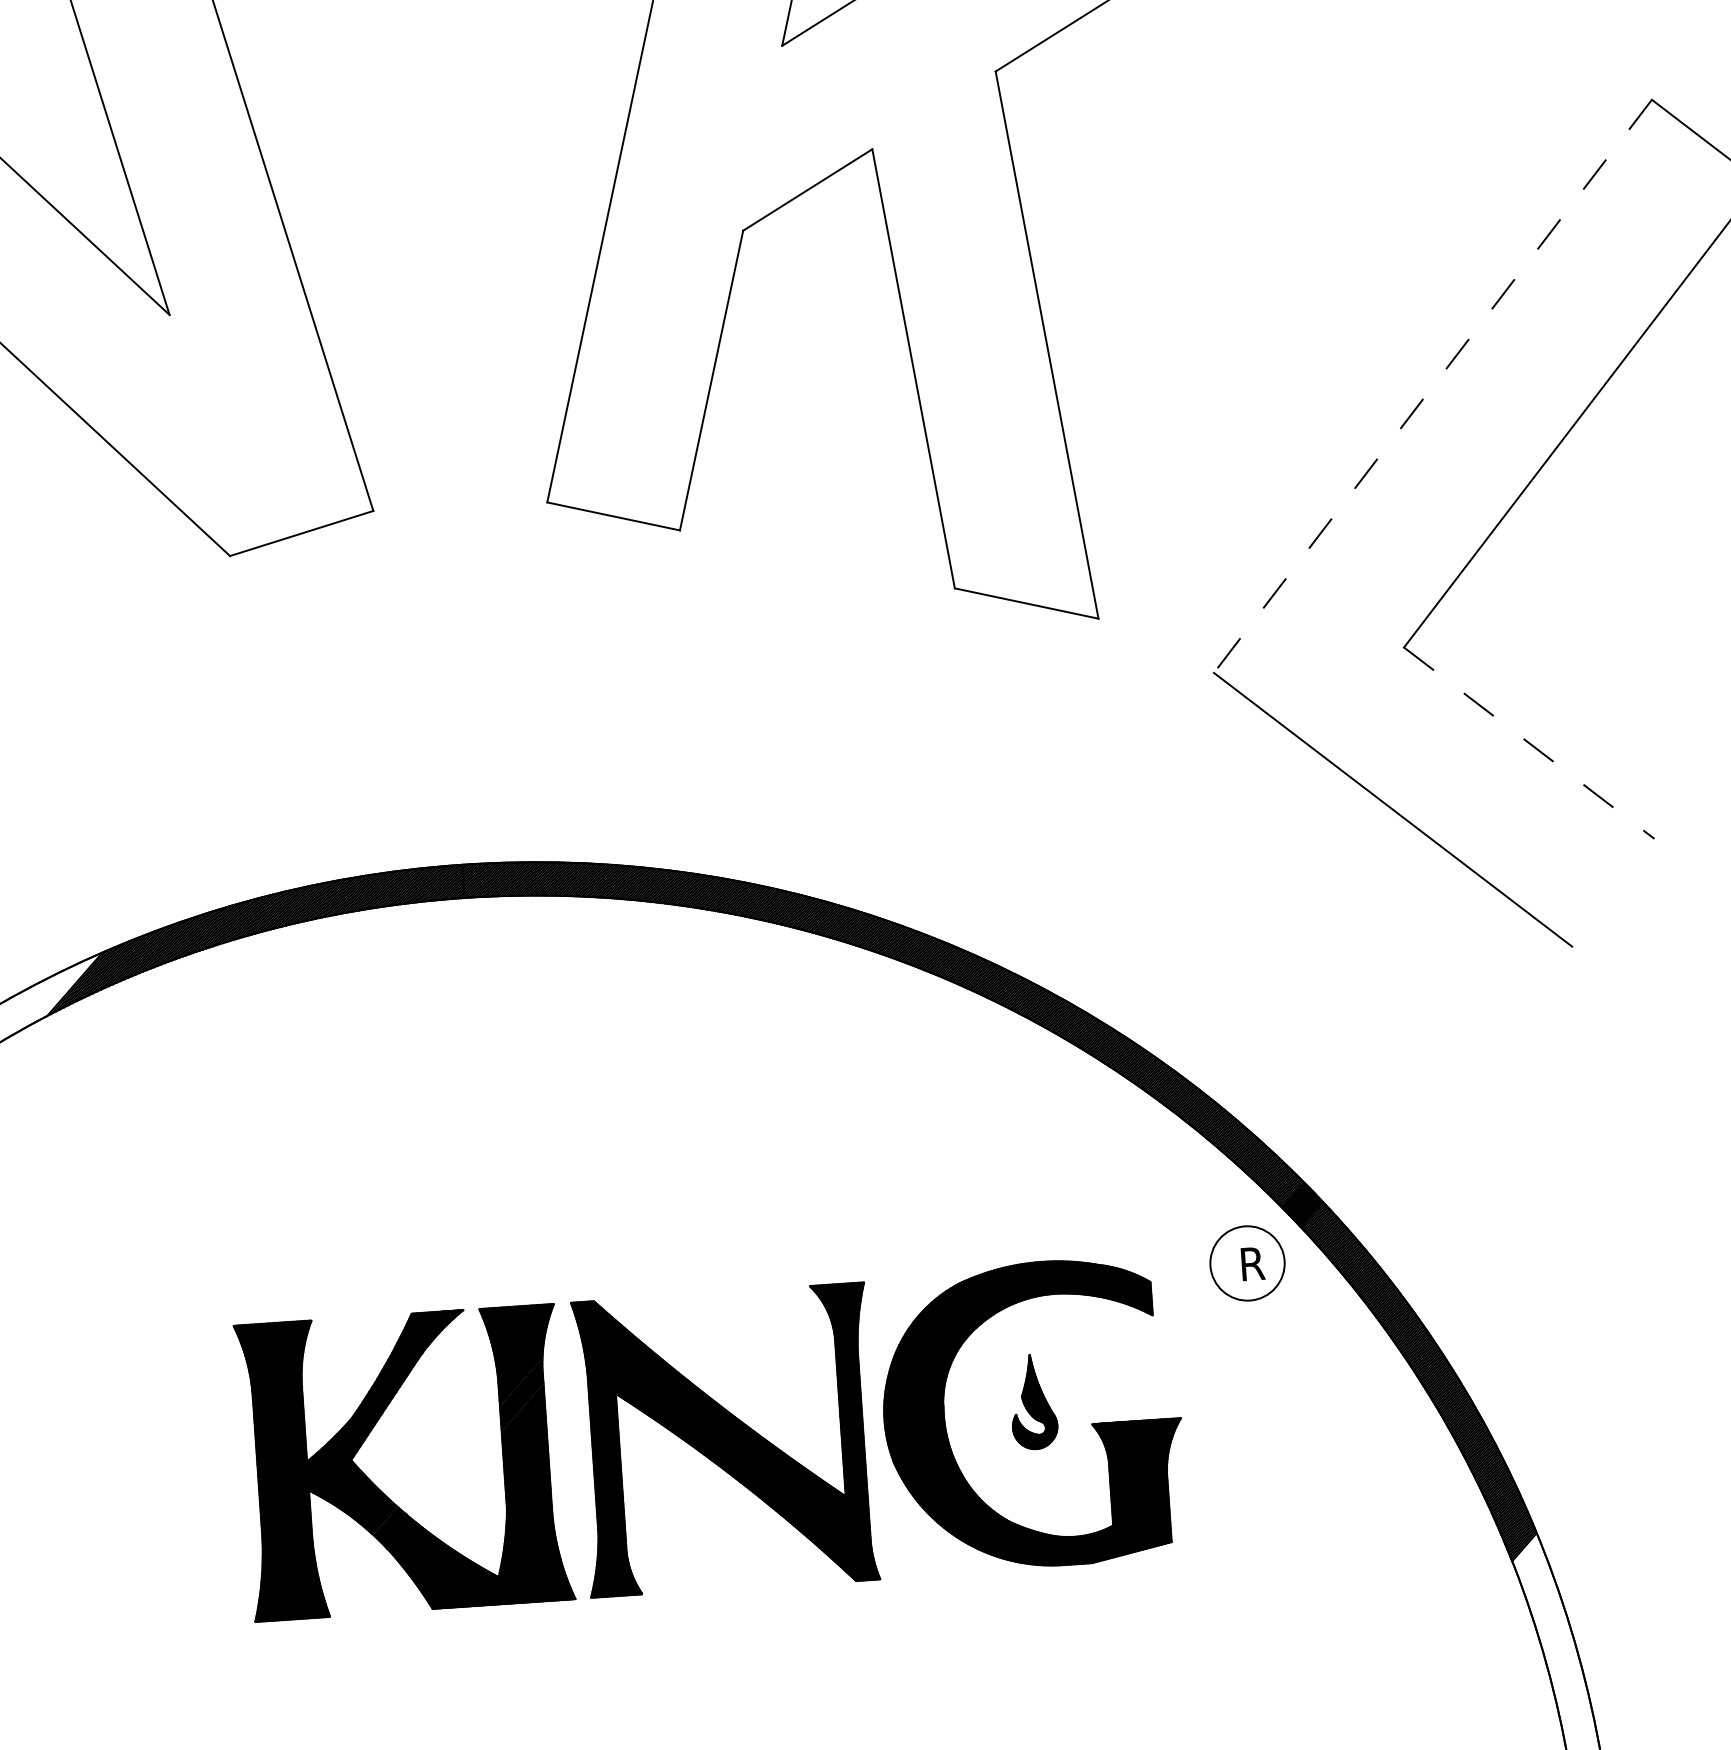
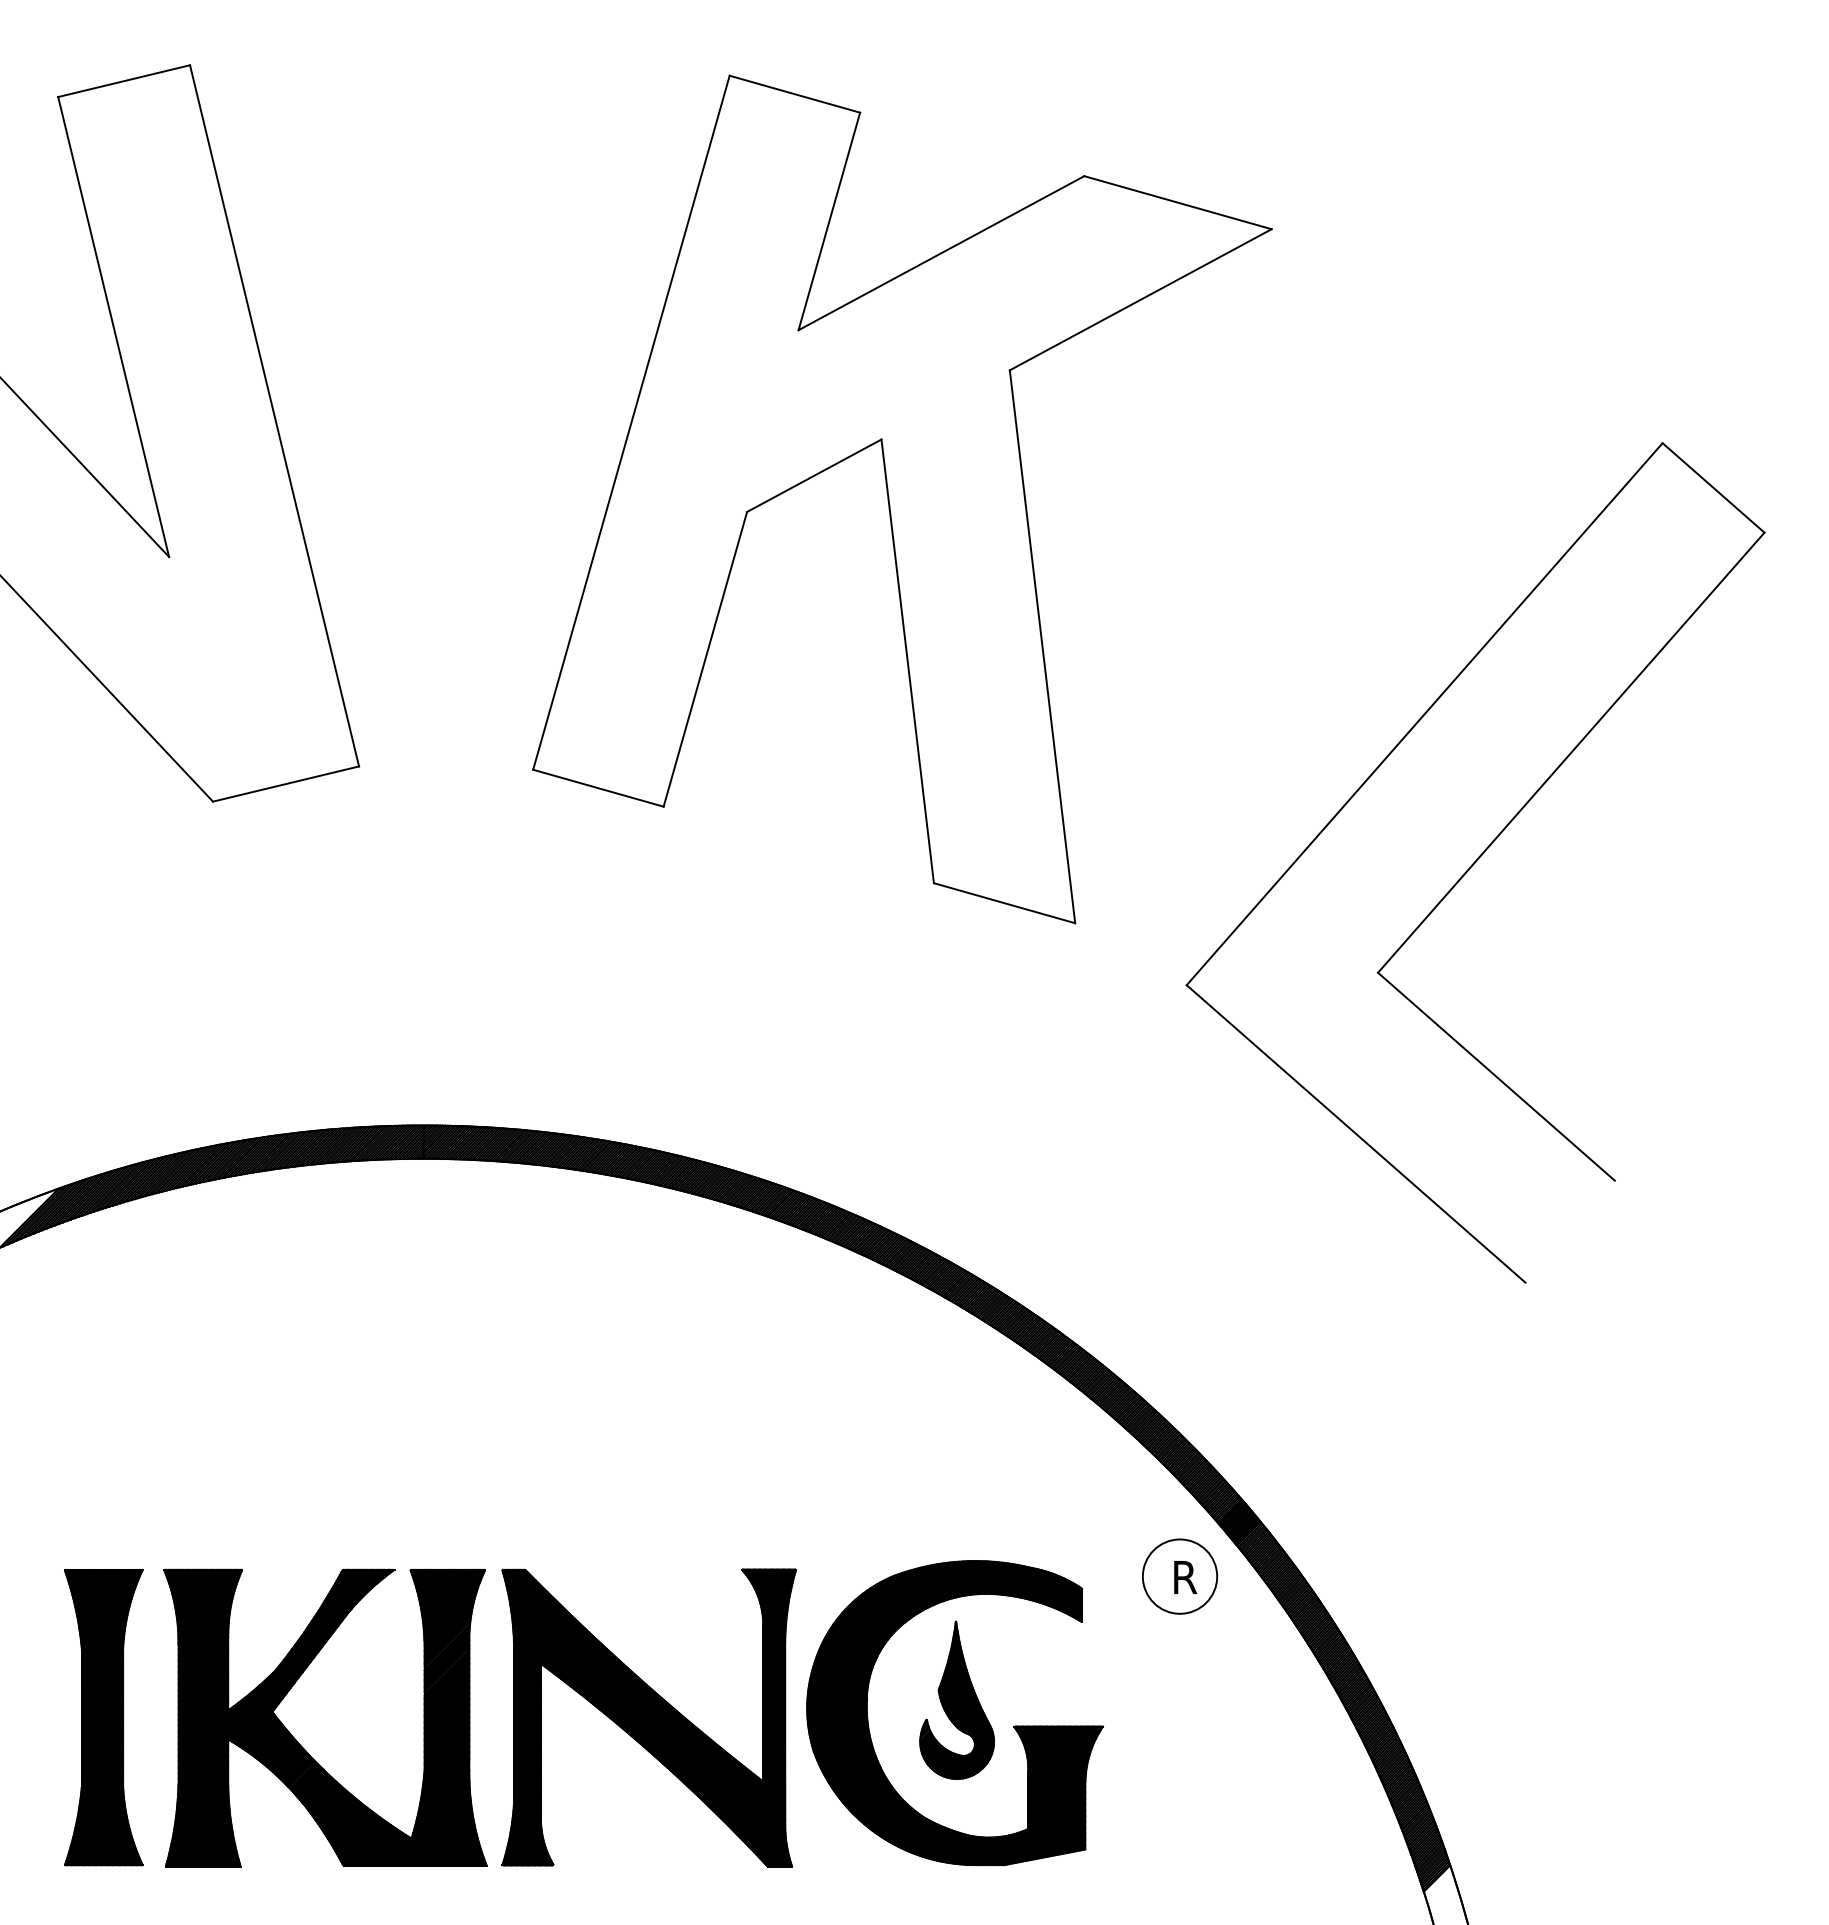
line: (1432, 386) -> (1424, 714), dashed -> solid
line: (1529, 742) -> (1496, 1076), dashed -> solid
part: (1032, 1401) -> (956, 1699), size x1.67
part: (183, 1477) -> (103, 1717), added

